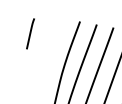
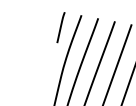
line: (30, 33) -> (60, 27), moved

